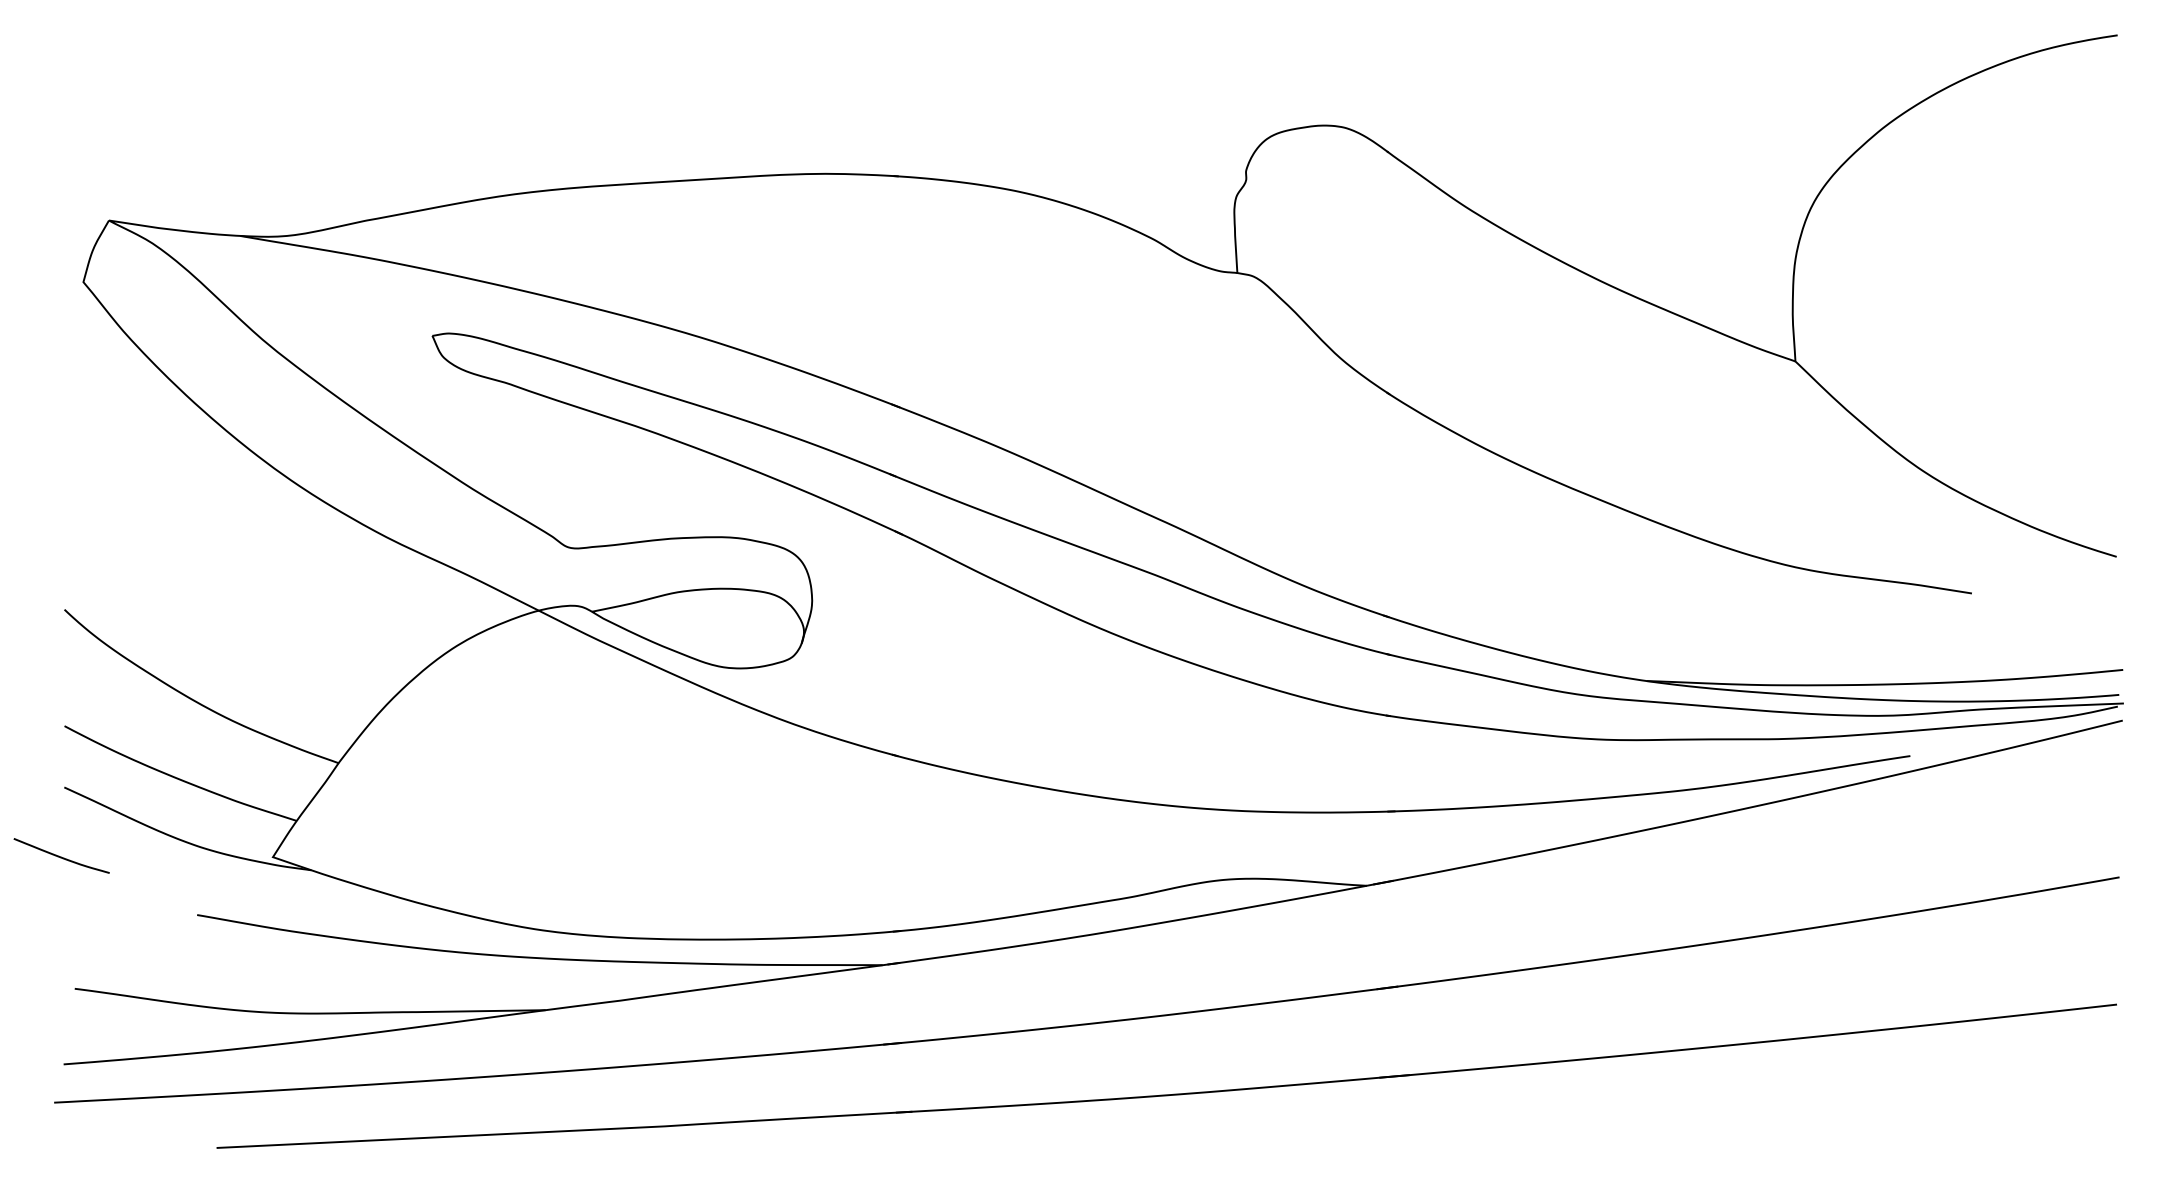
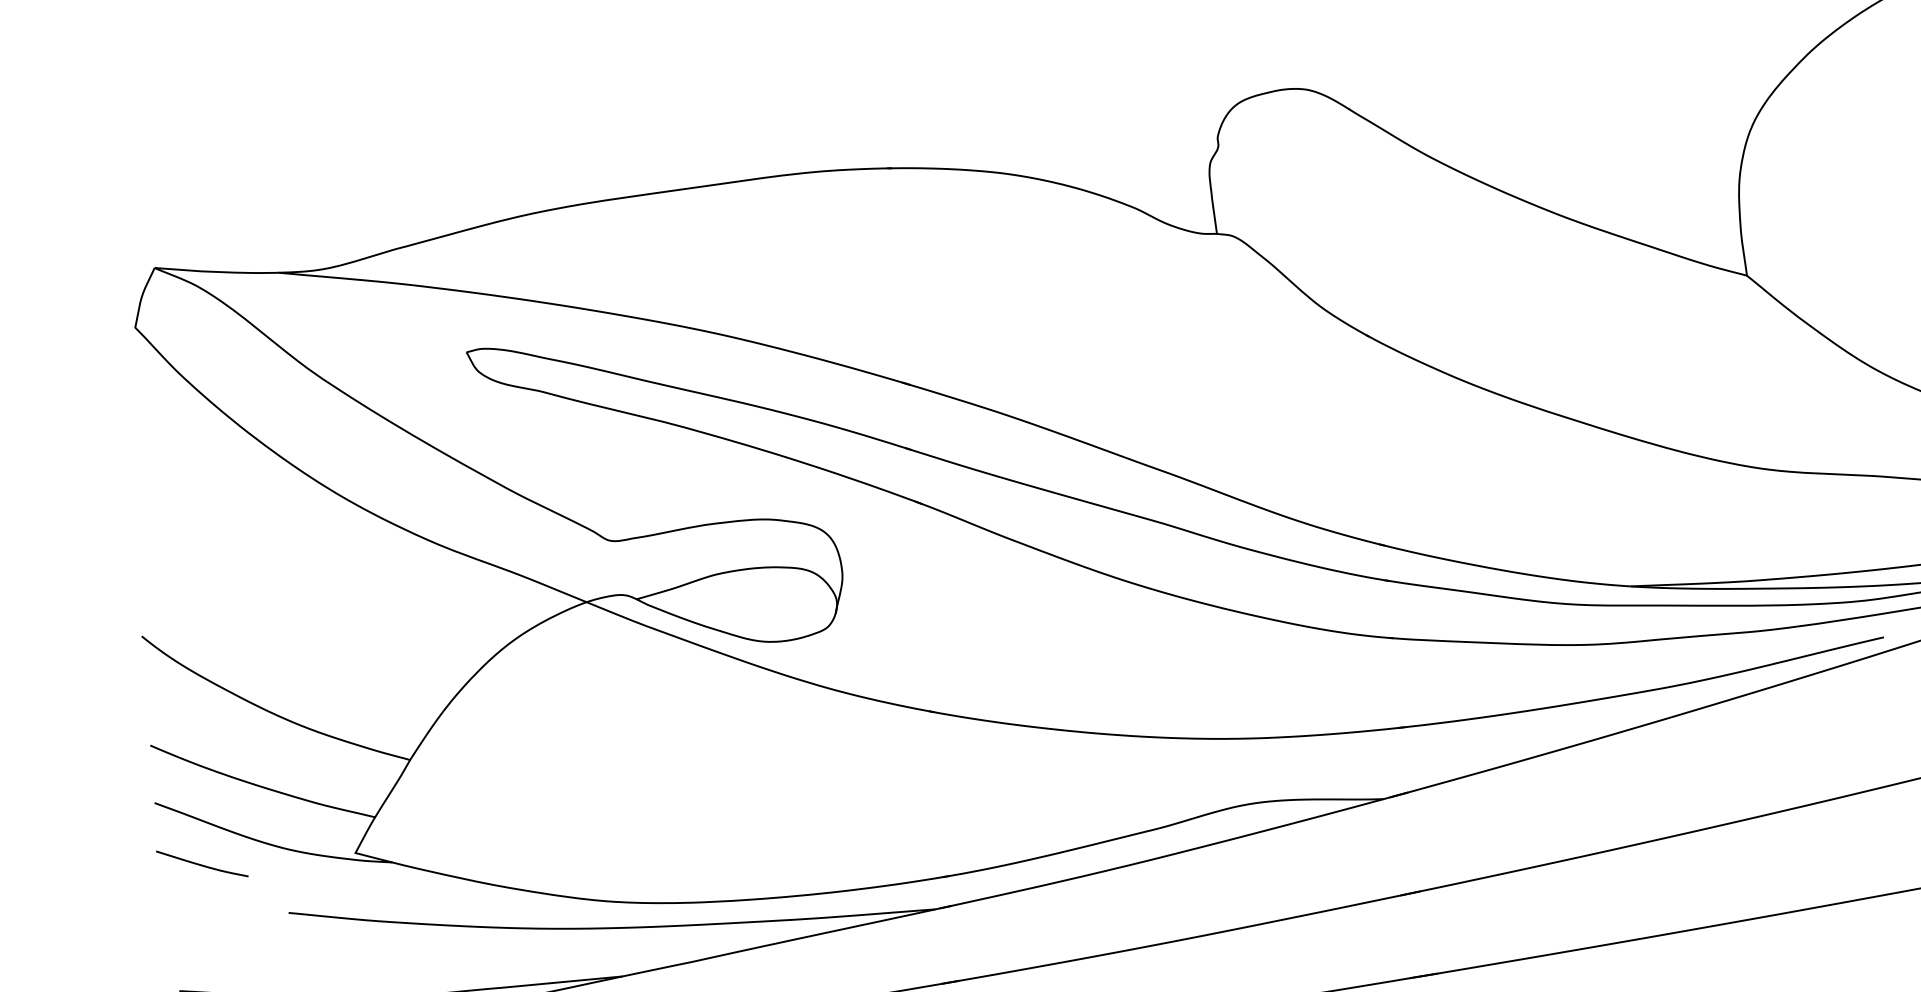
curve: (61, 856) -> (202, 864), moved

